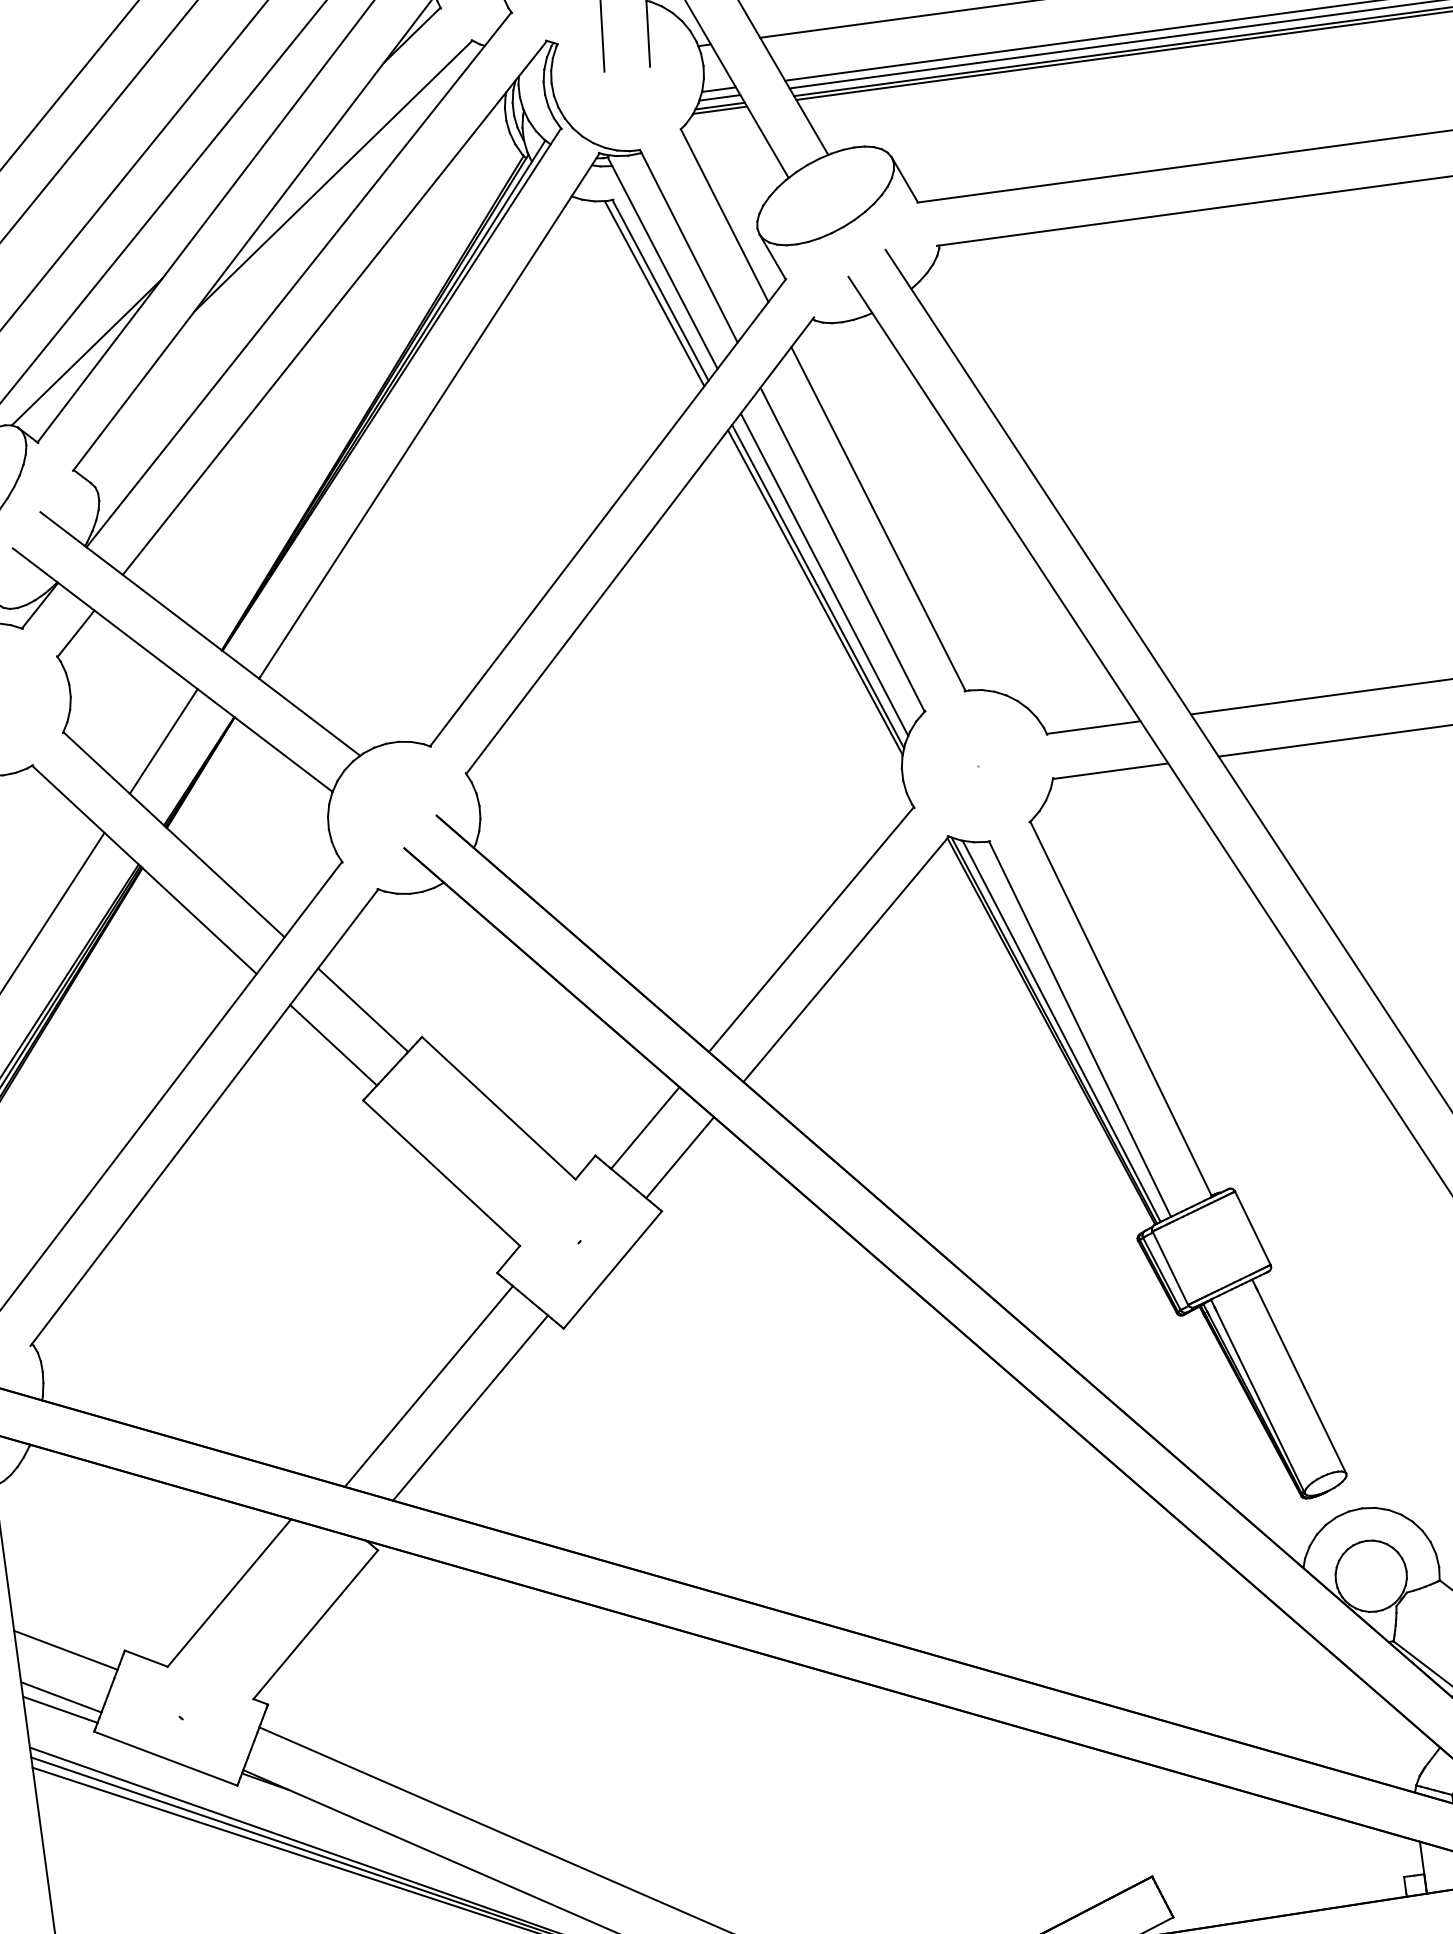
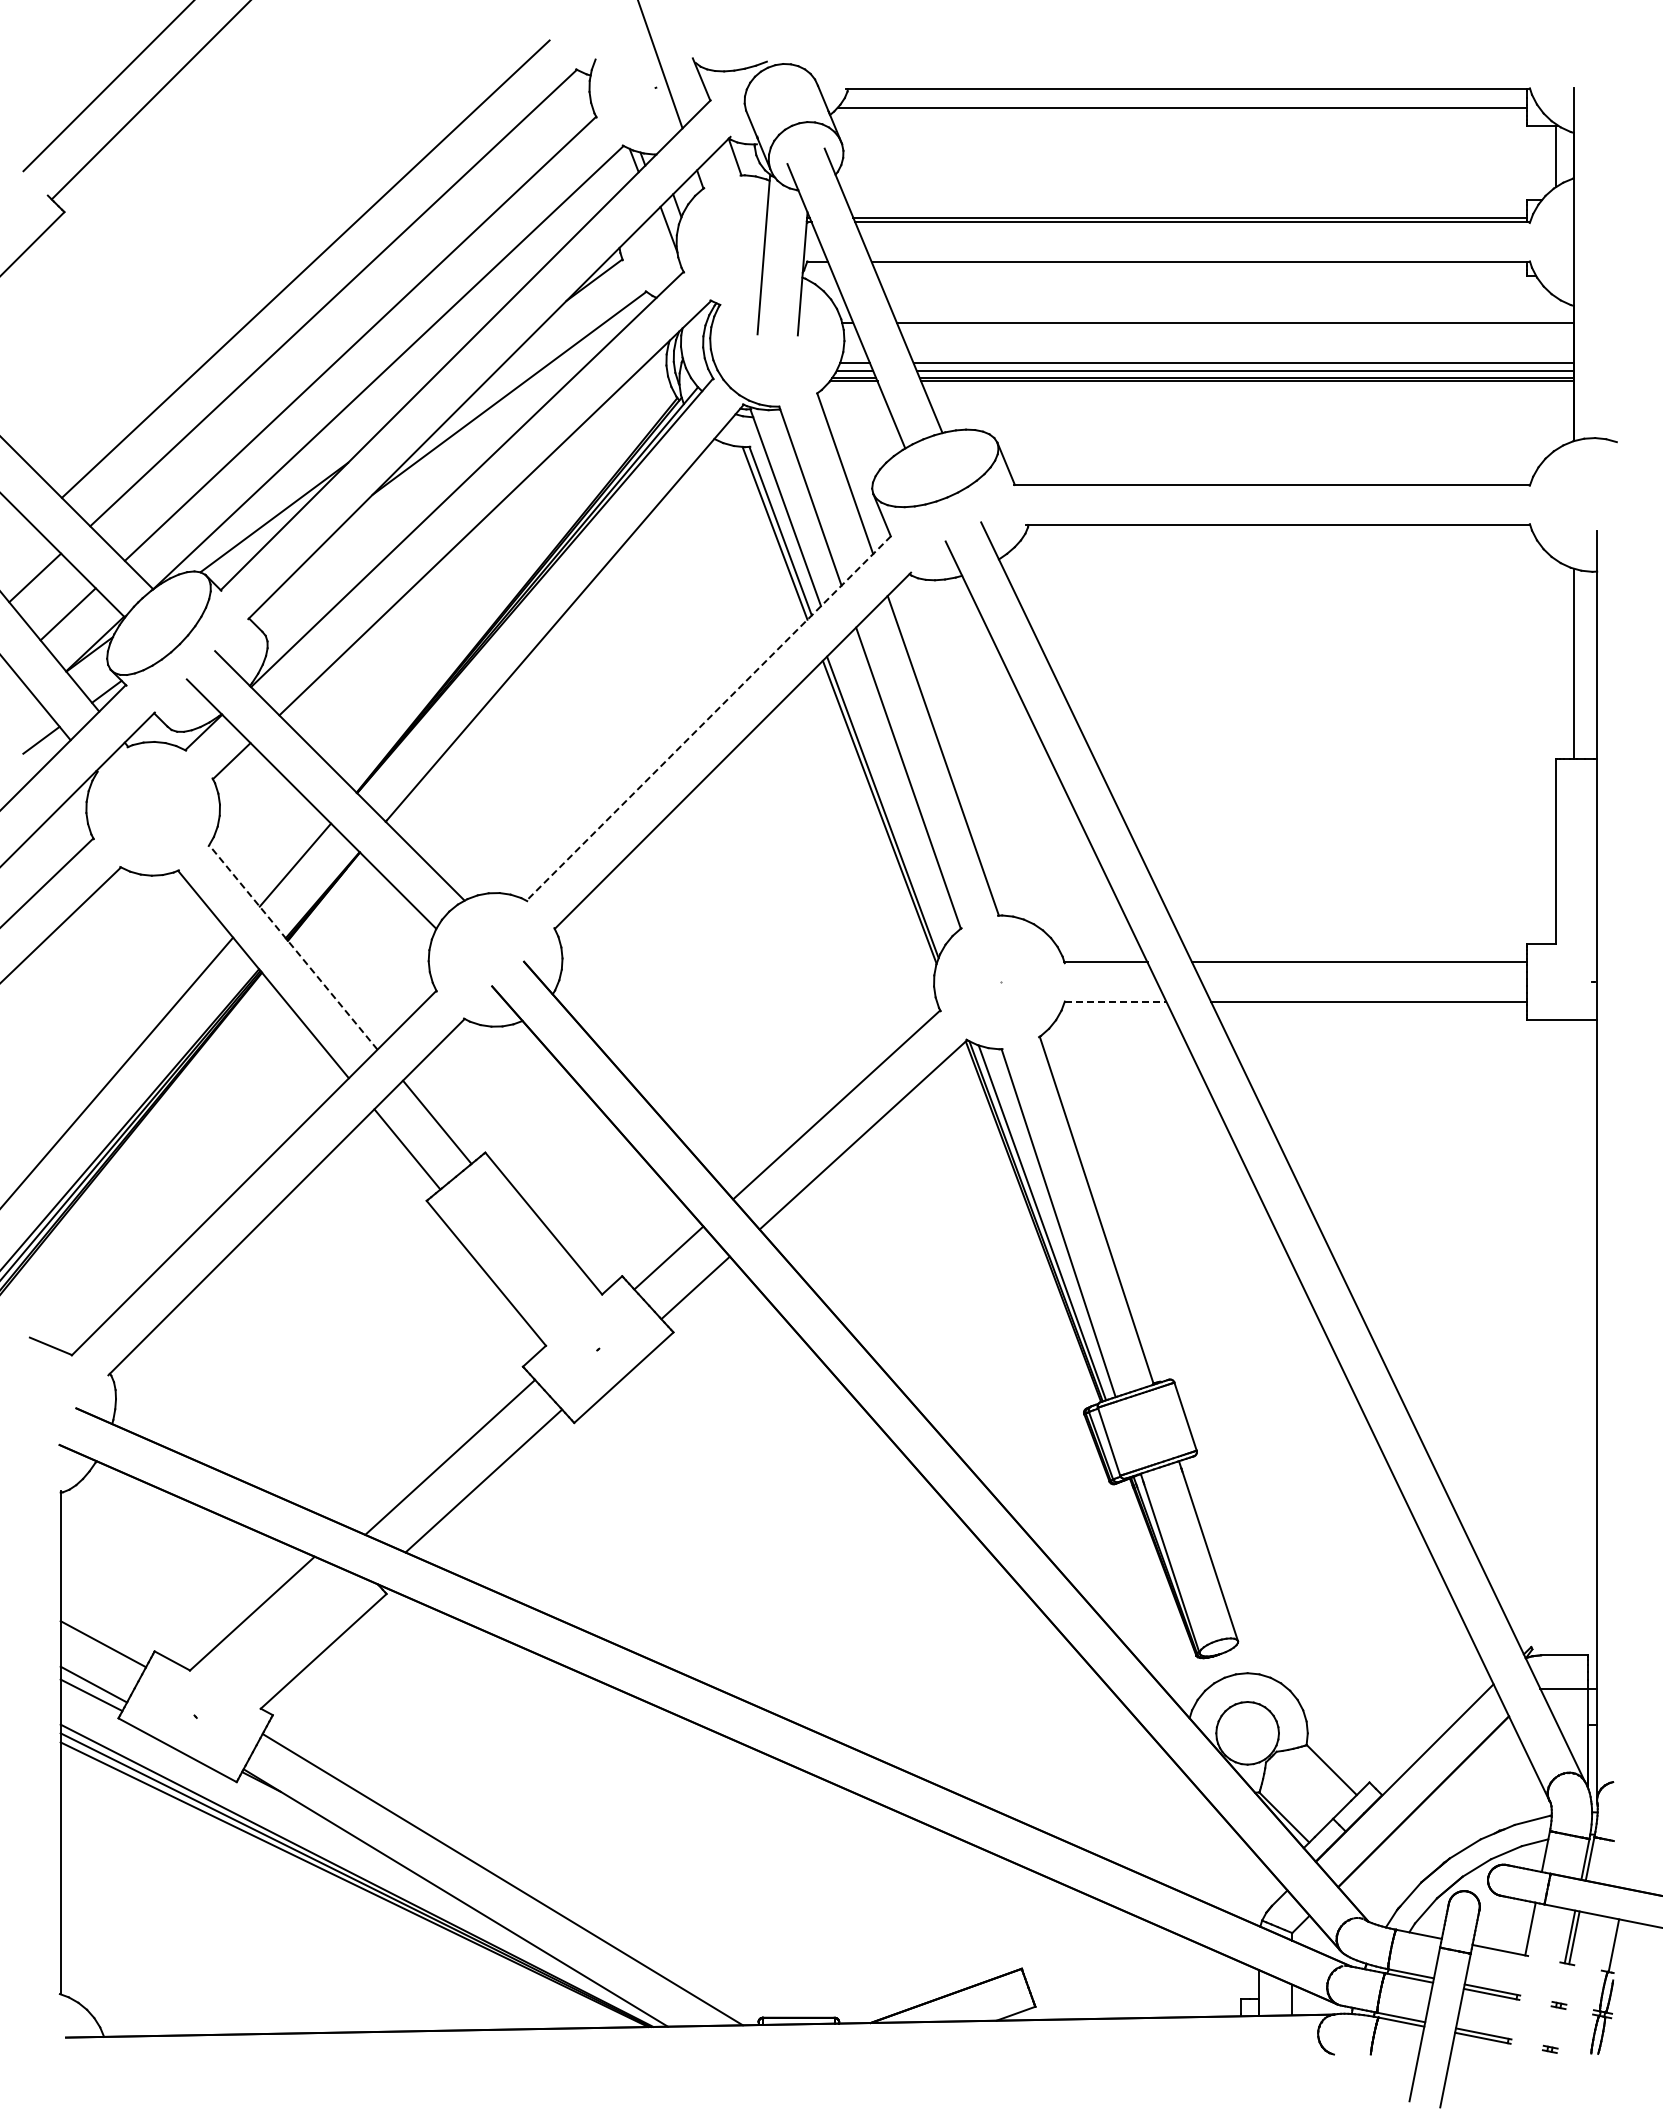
line: (607, 512) -> (708, 718), solid -> dashed
line: (824, 574) -> (889, 797), removed
line: (1111, 771) -> (1116, 1002), solid -> dashed
line: (174, 834) -> (293, 947), solid -> dashed

